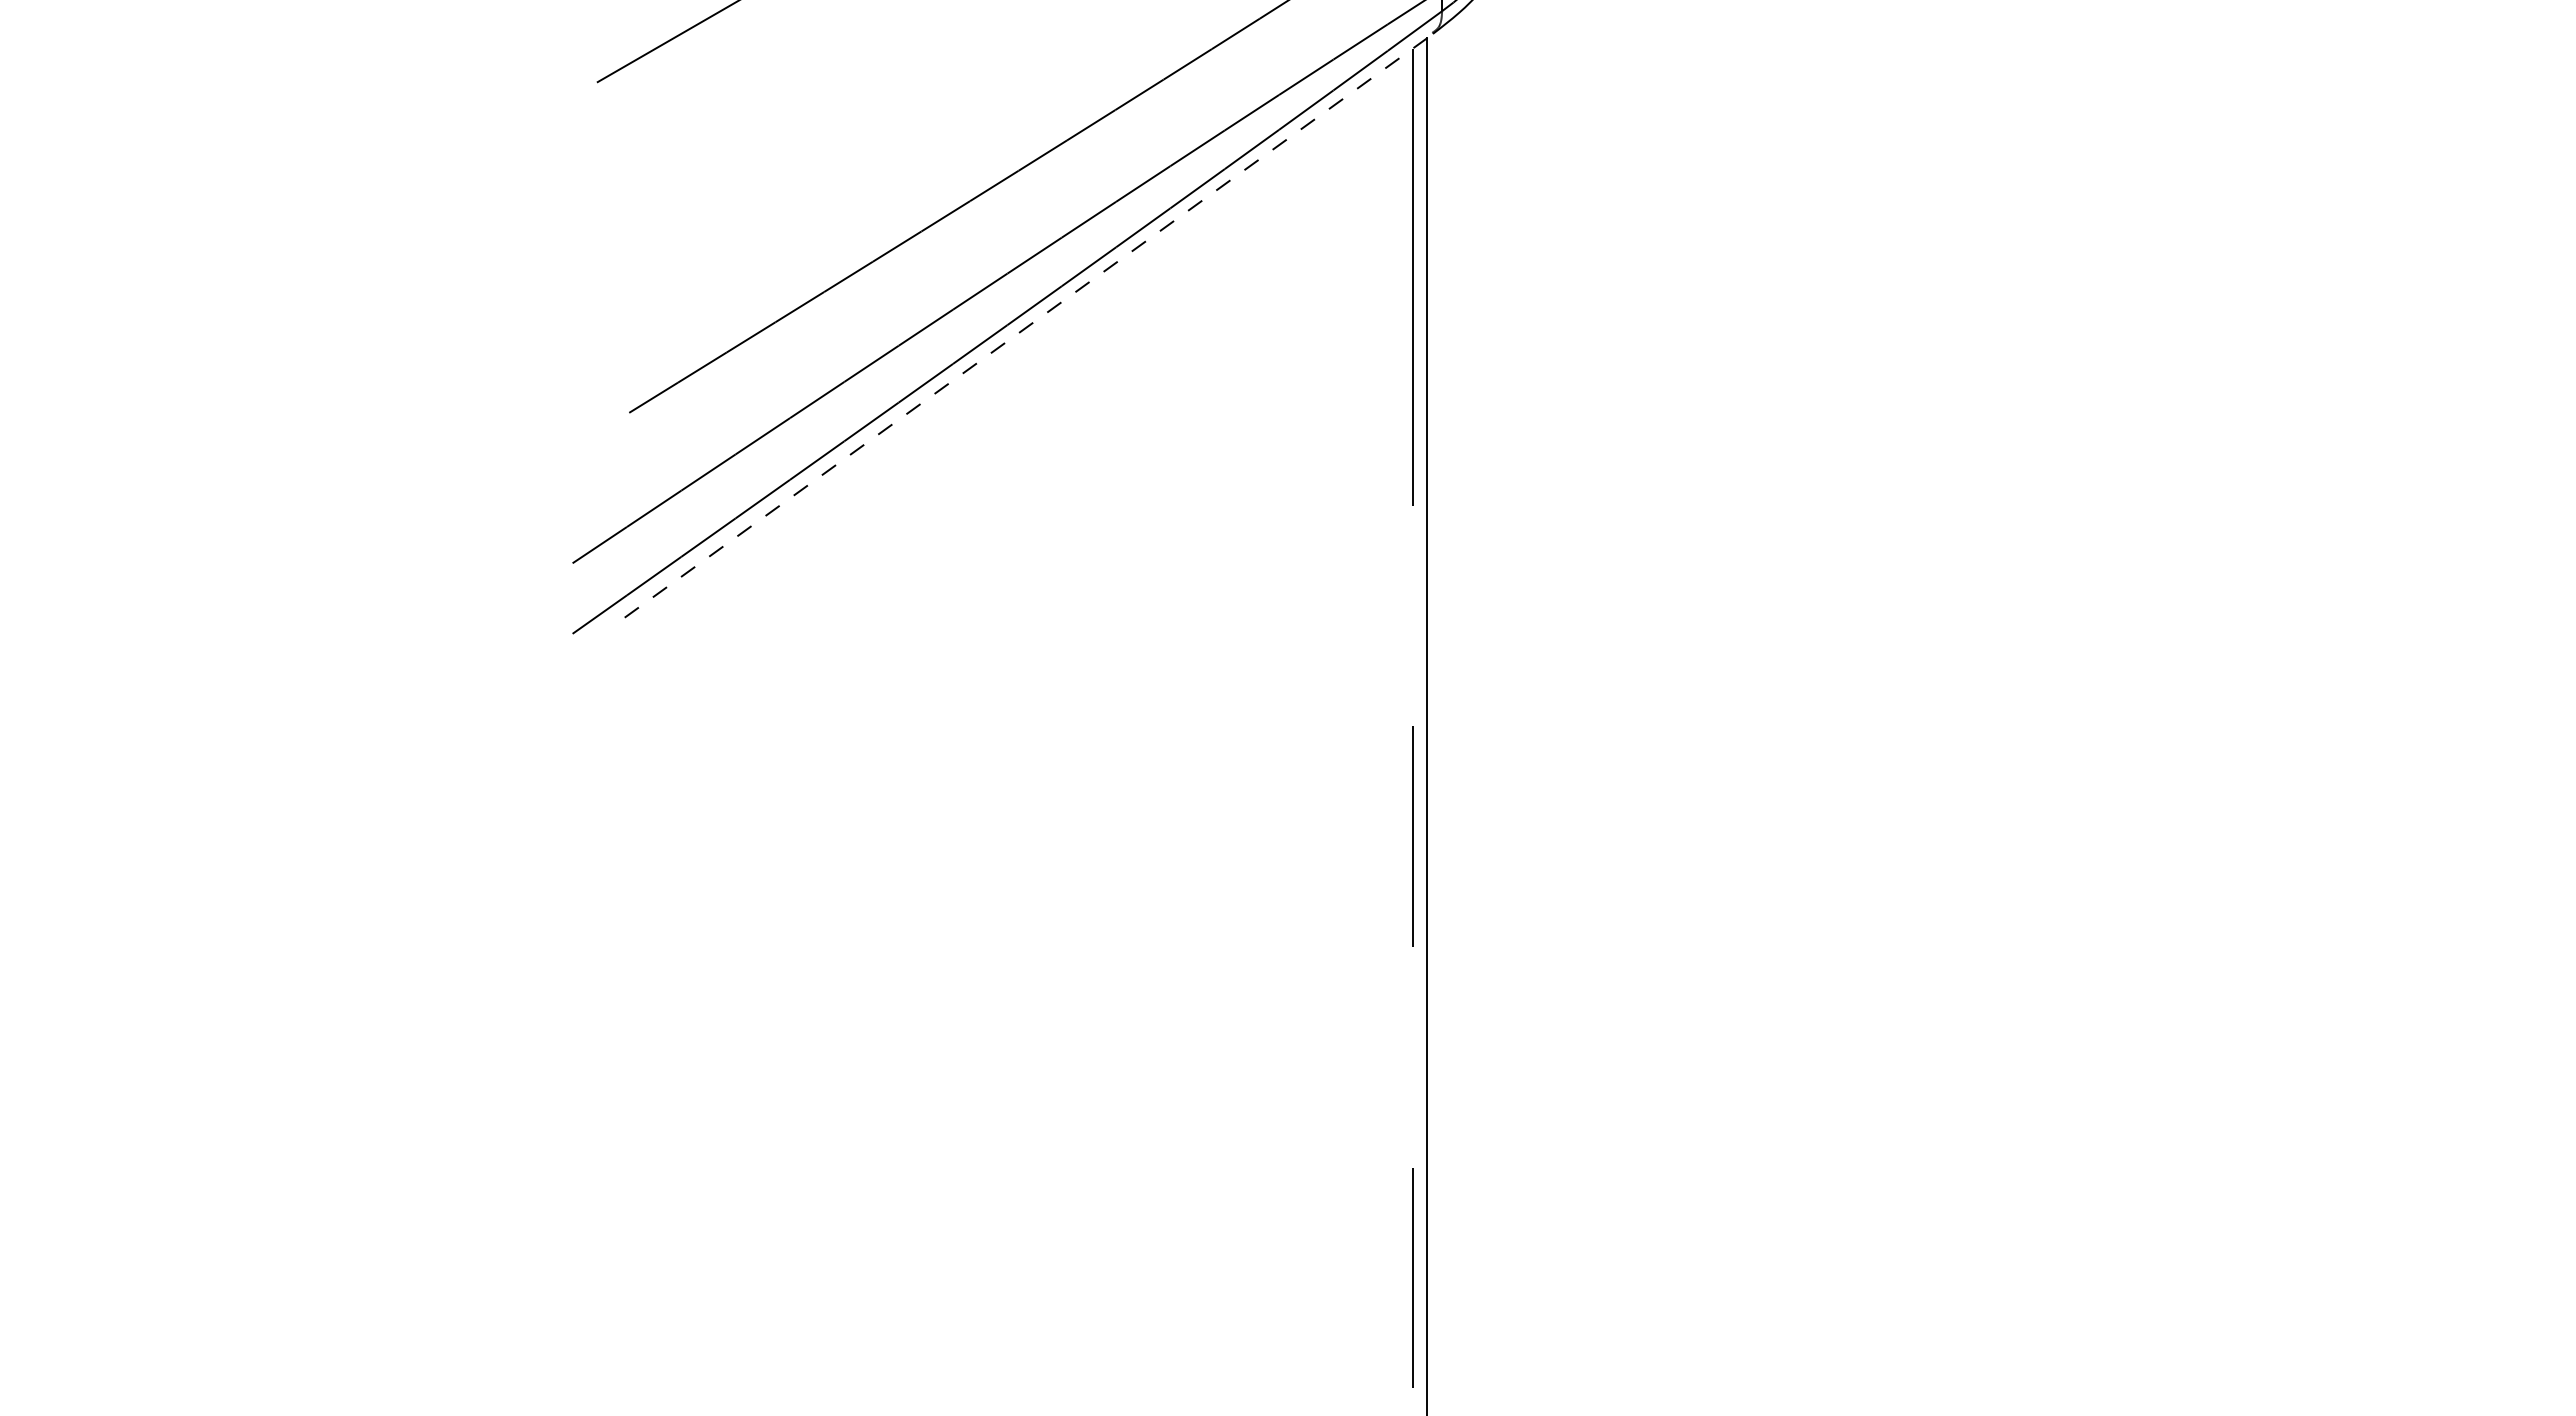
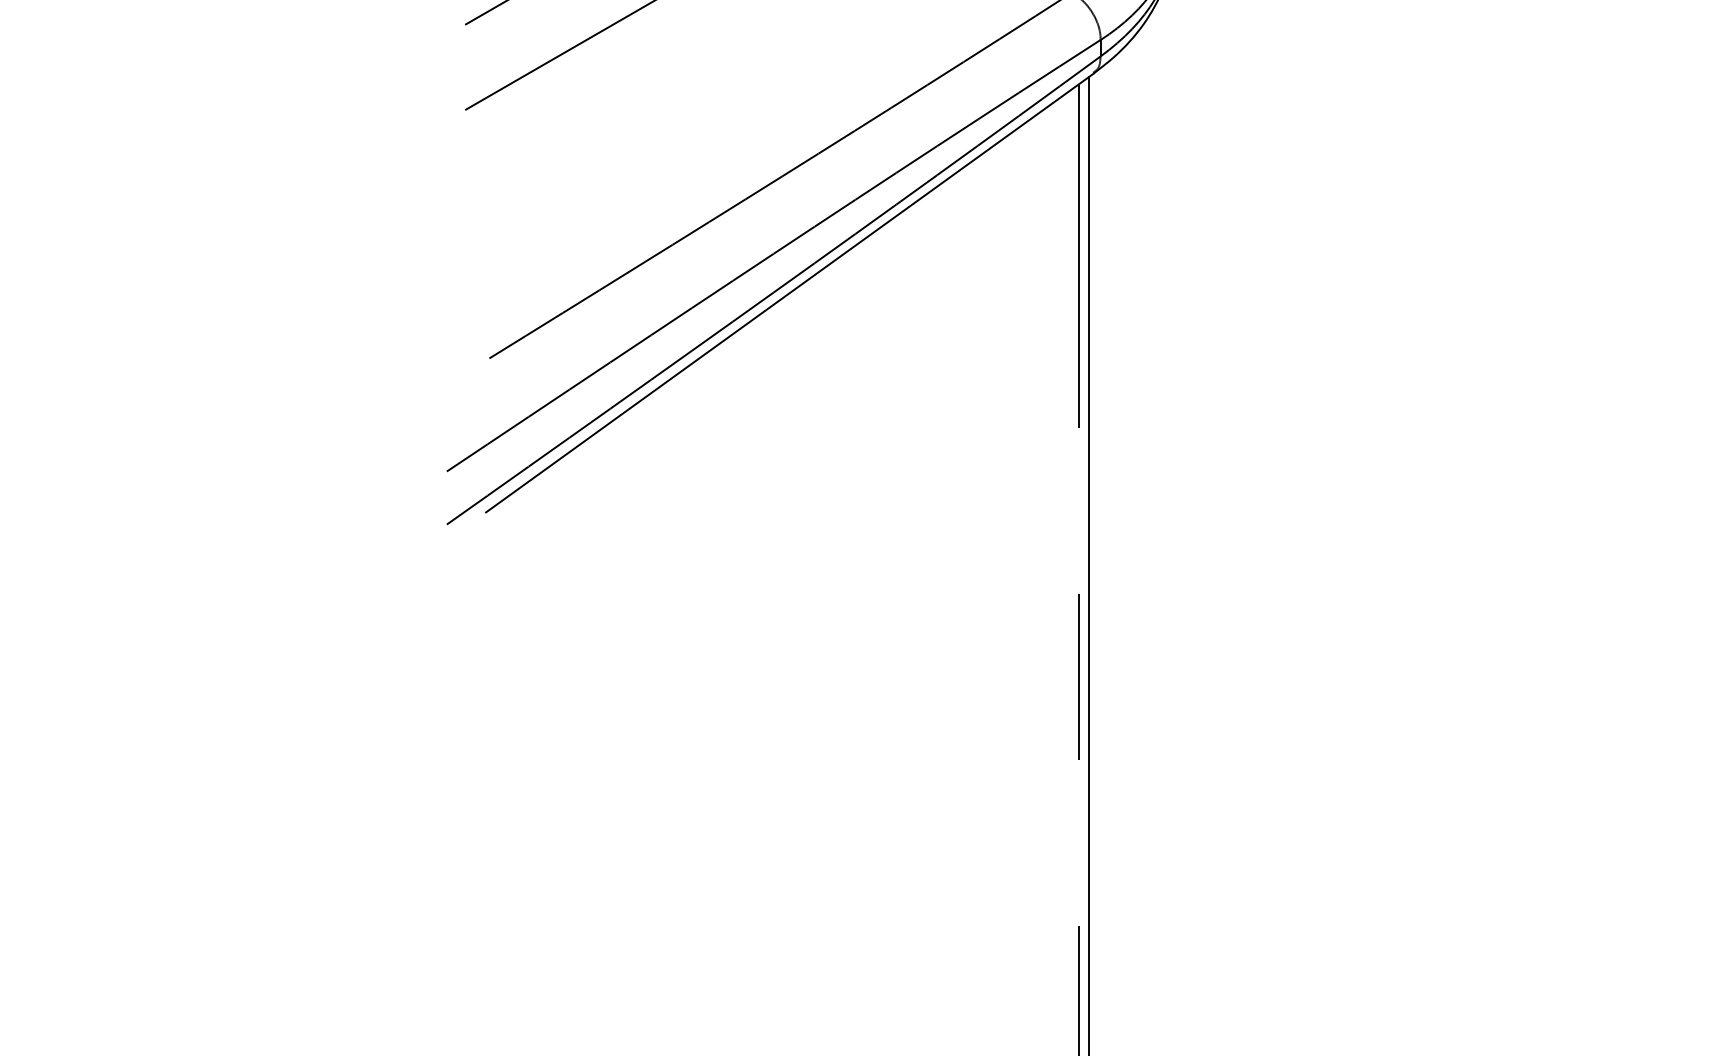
line: (1028, 325) -> (789, 292), dashed -> solid

